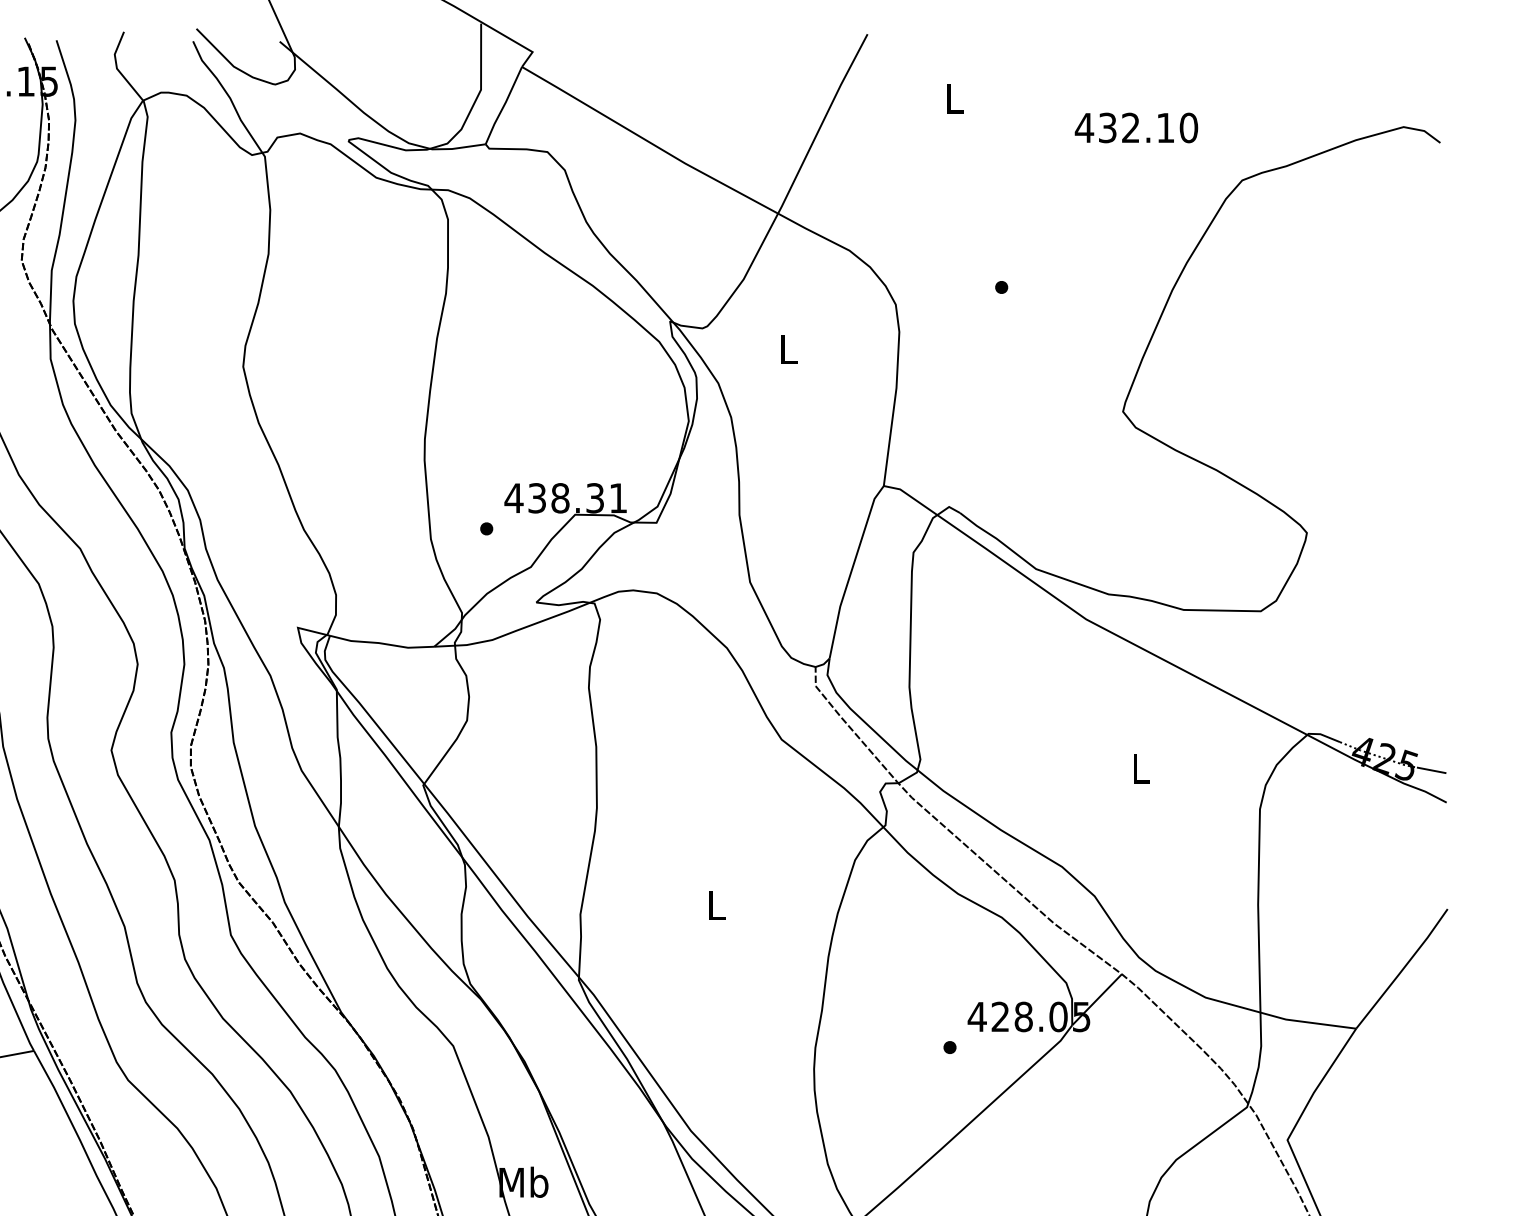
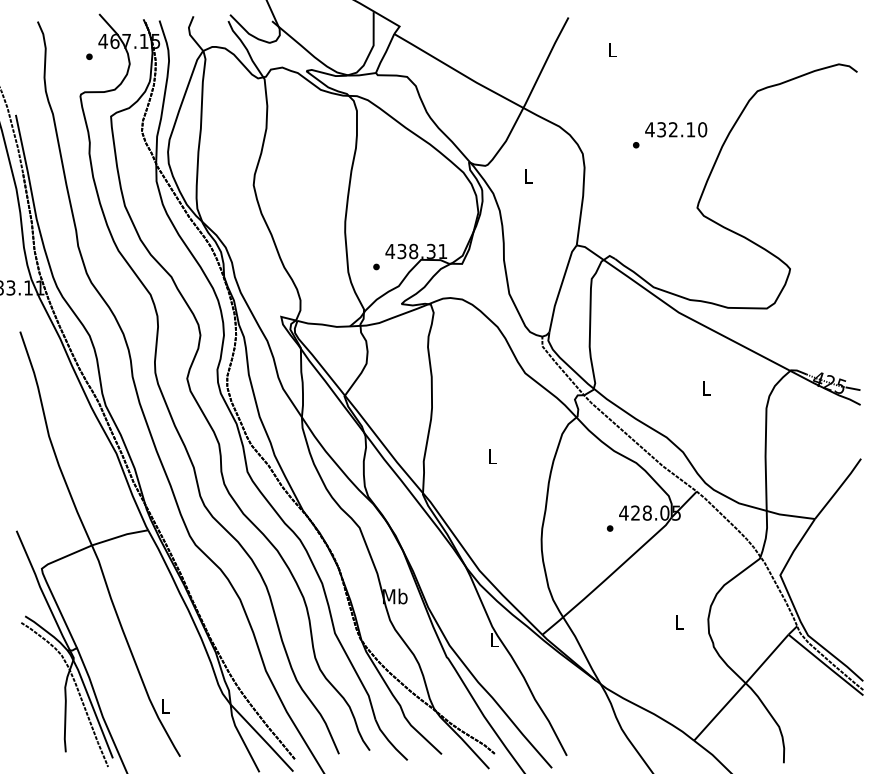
text: (1137, 127) -> (676, 129), moved

